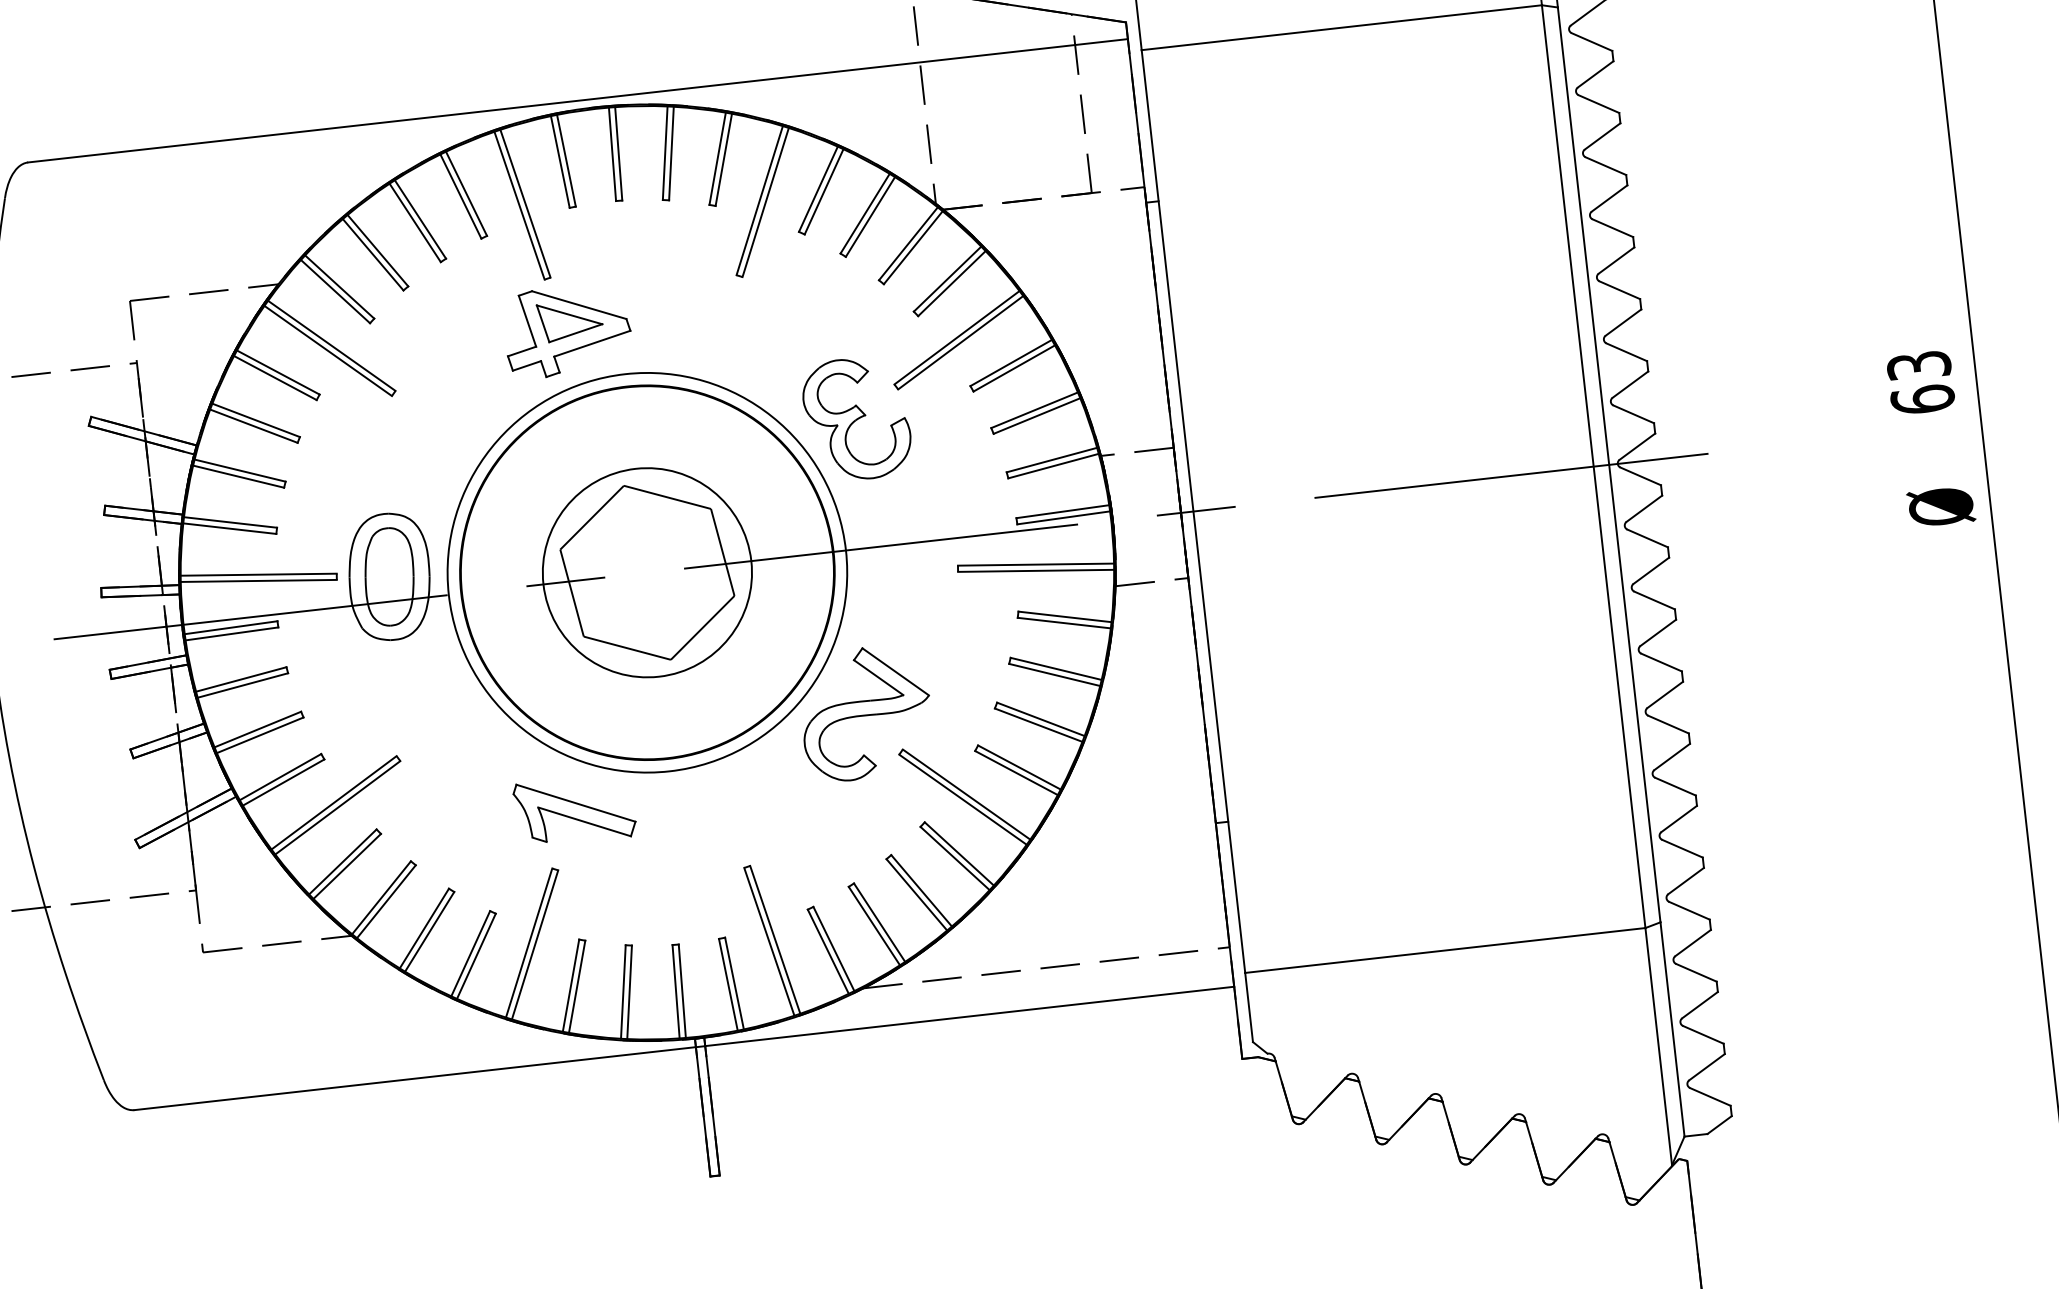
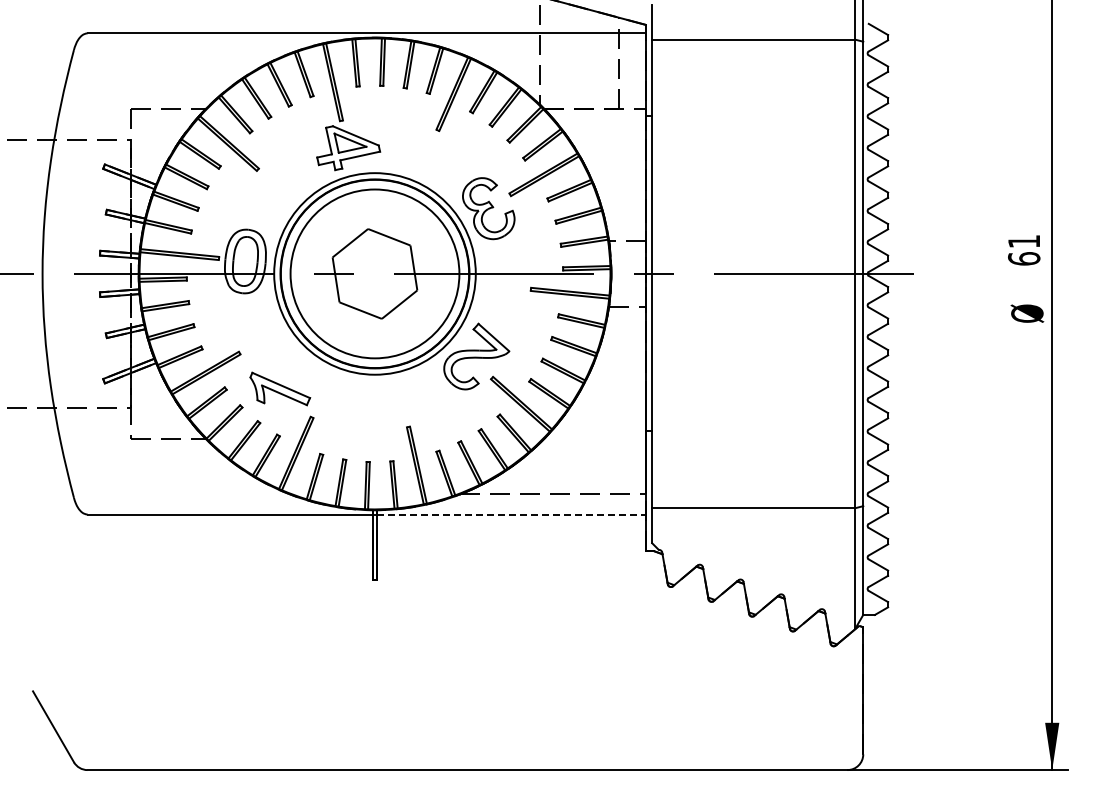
text: (1919, 365) -> (1024, 241), 63 -> 61
circle: (646, 572) -> (374, 273), size x1.6
part: (575, 809) -> (280, 388), moved
line: (971, 1016) -> (512, 514), solid -> dashed

